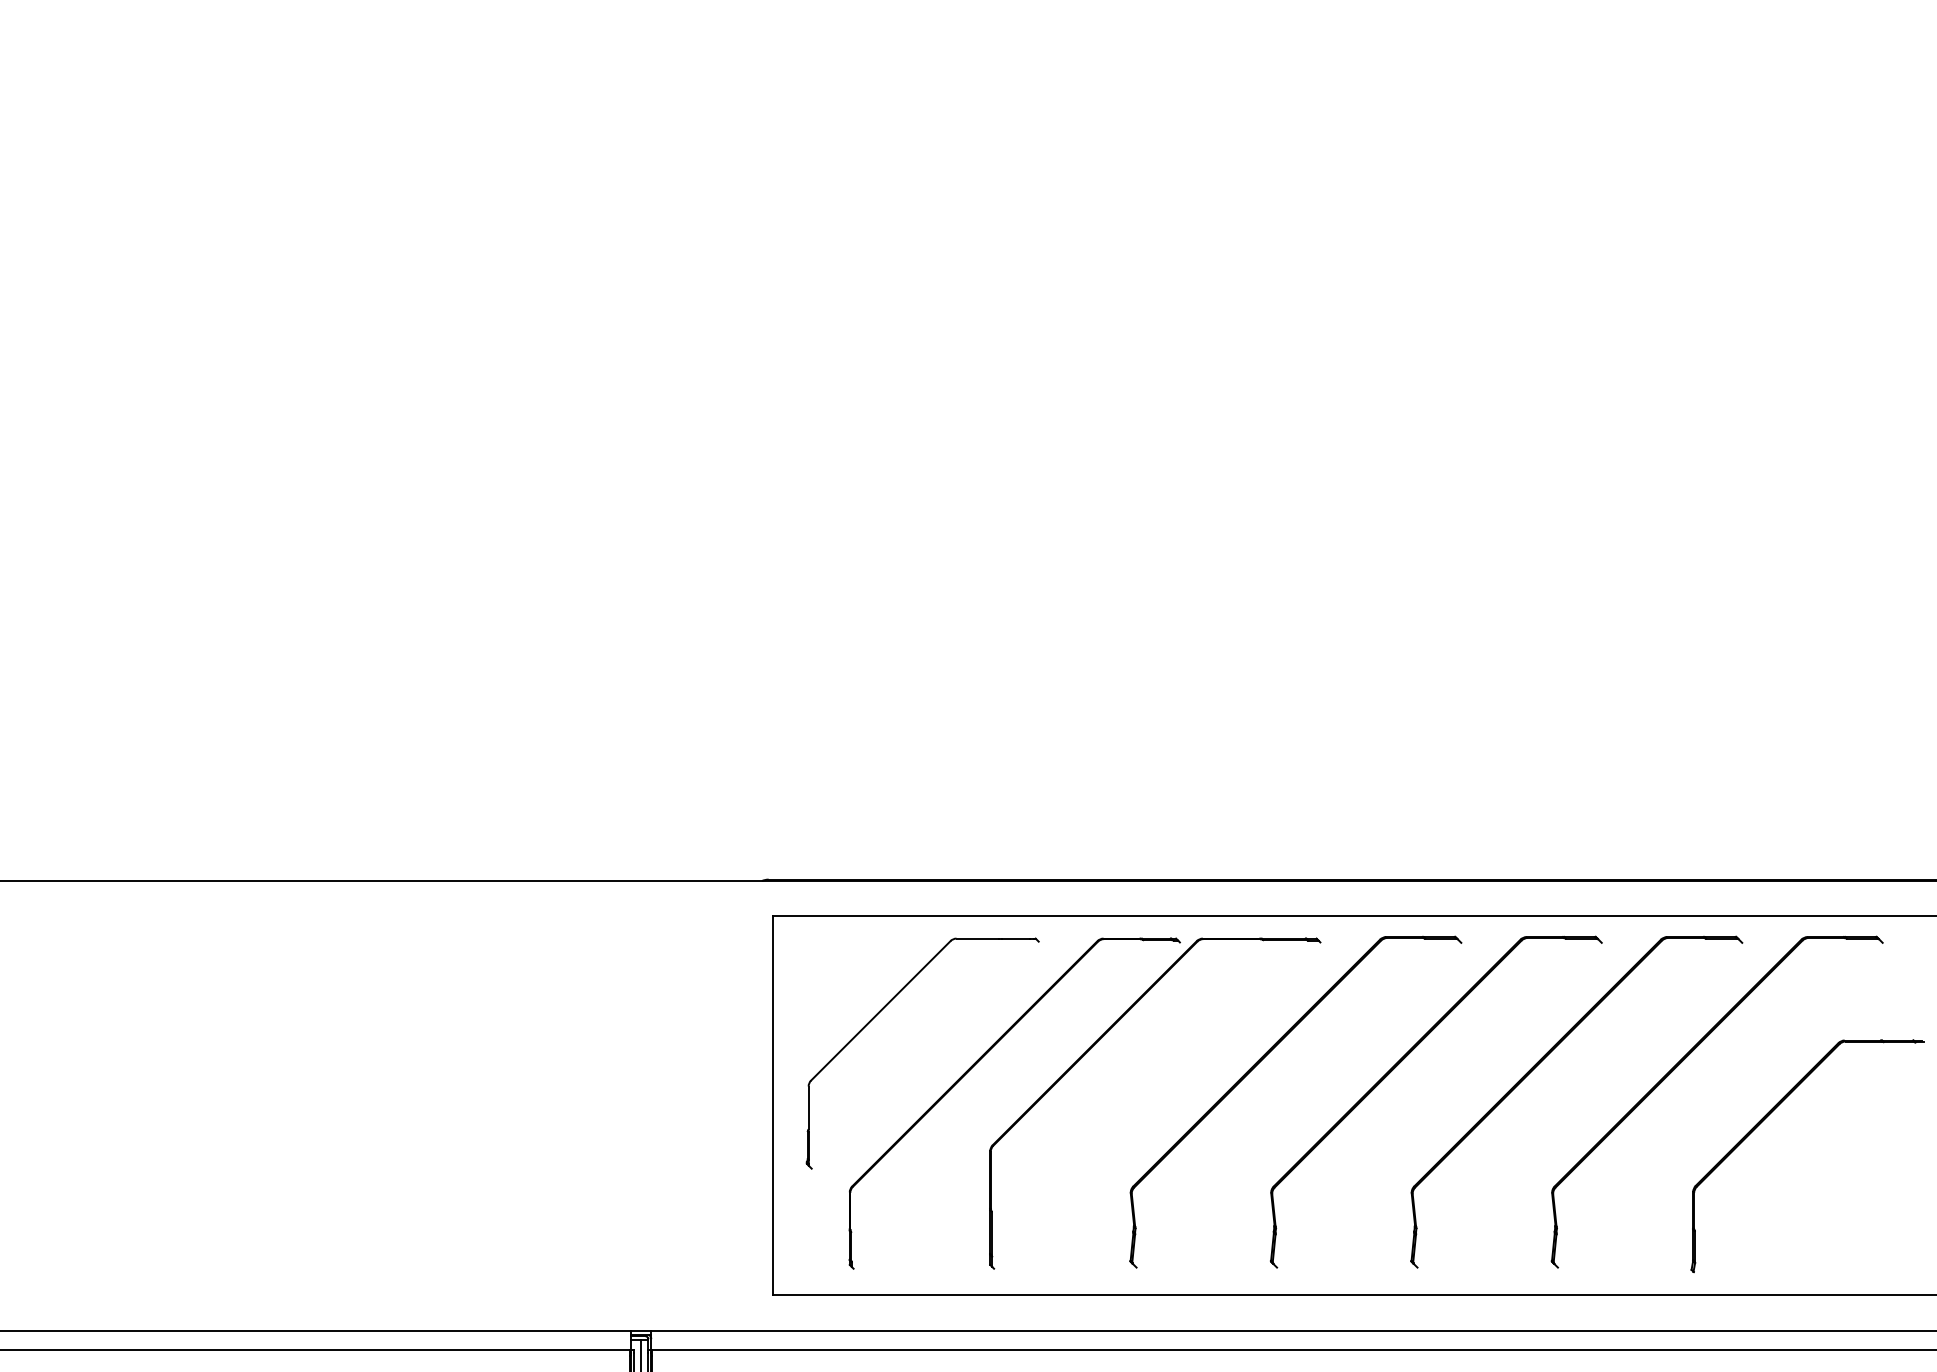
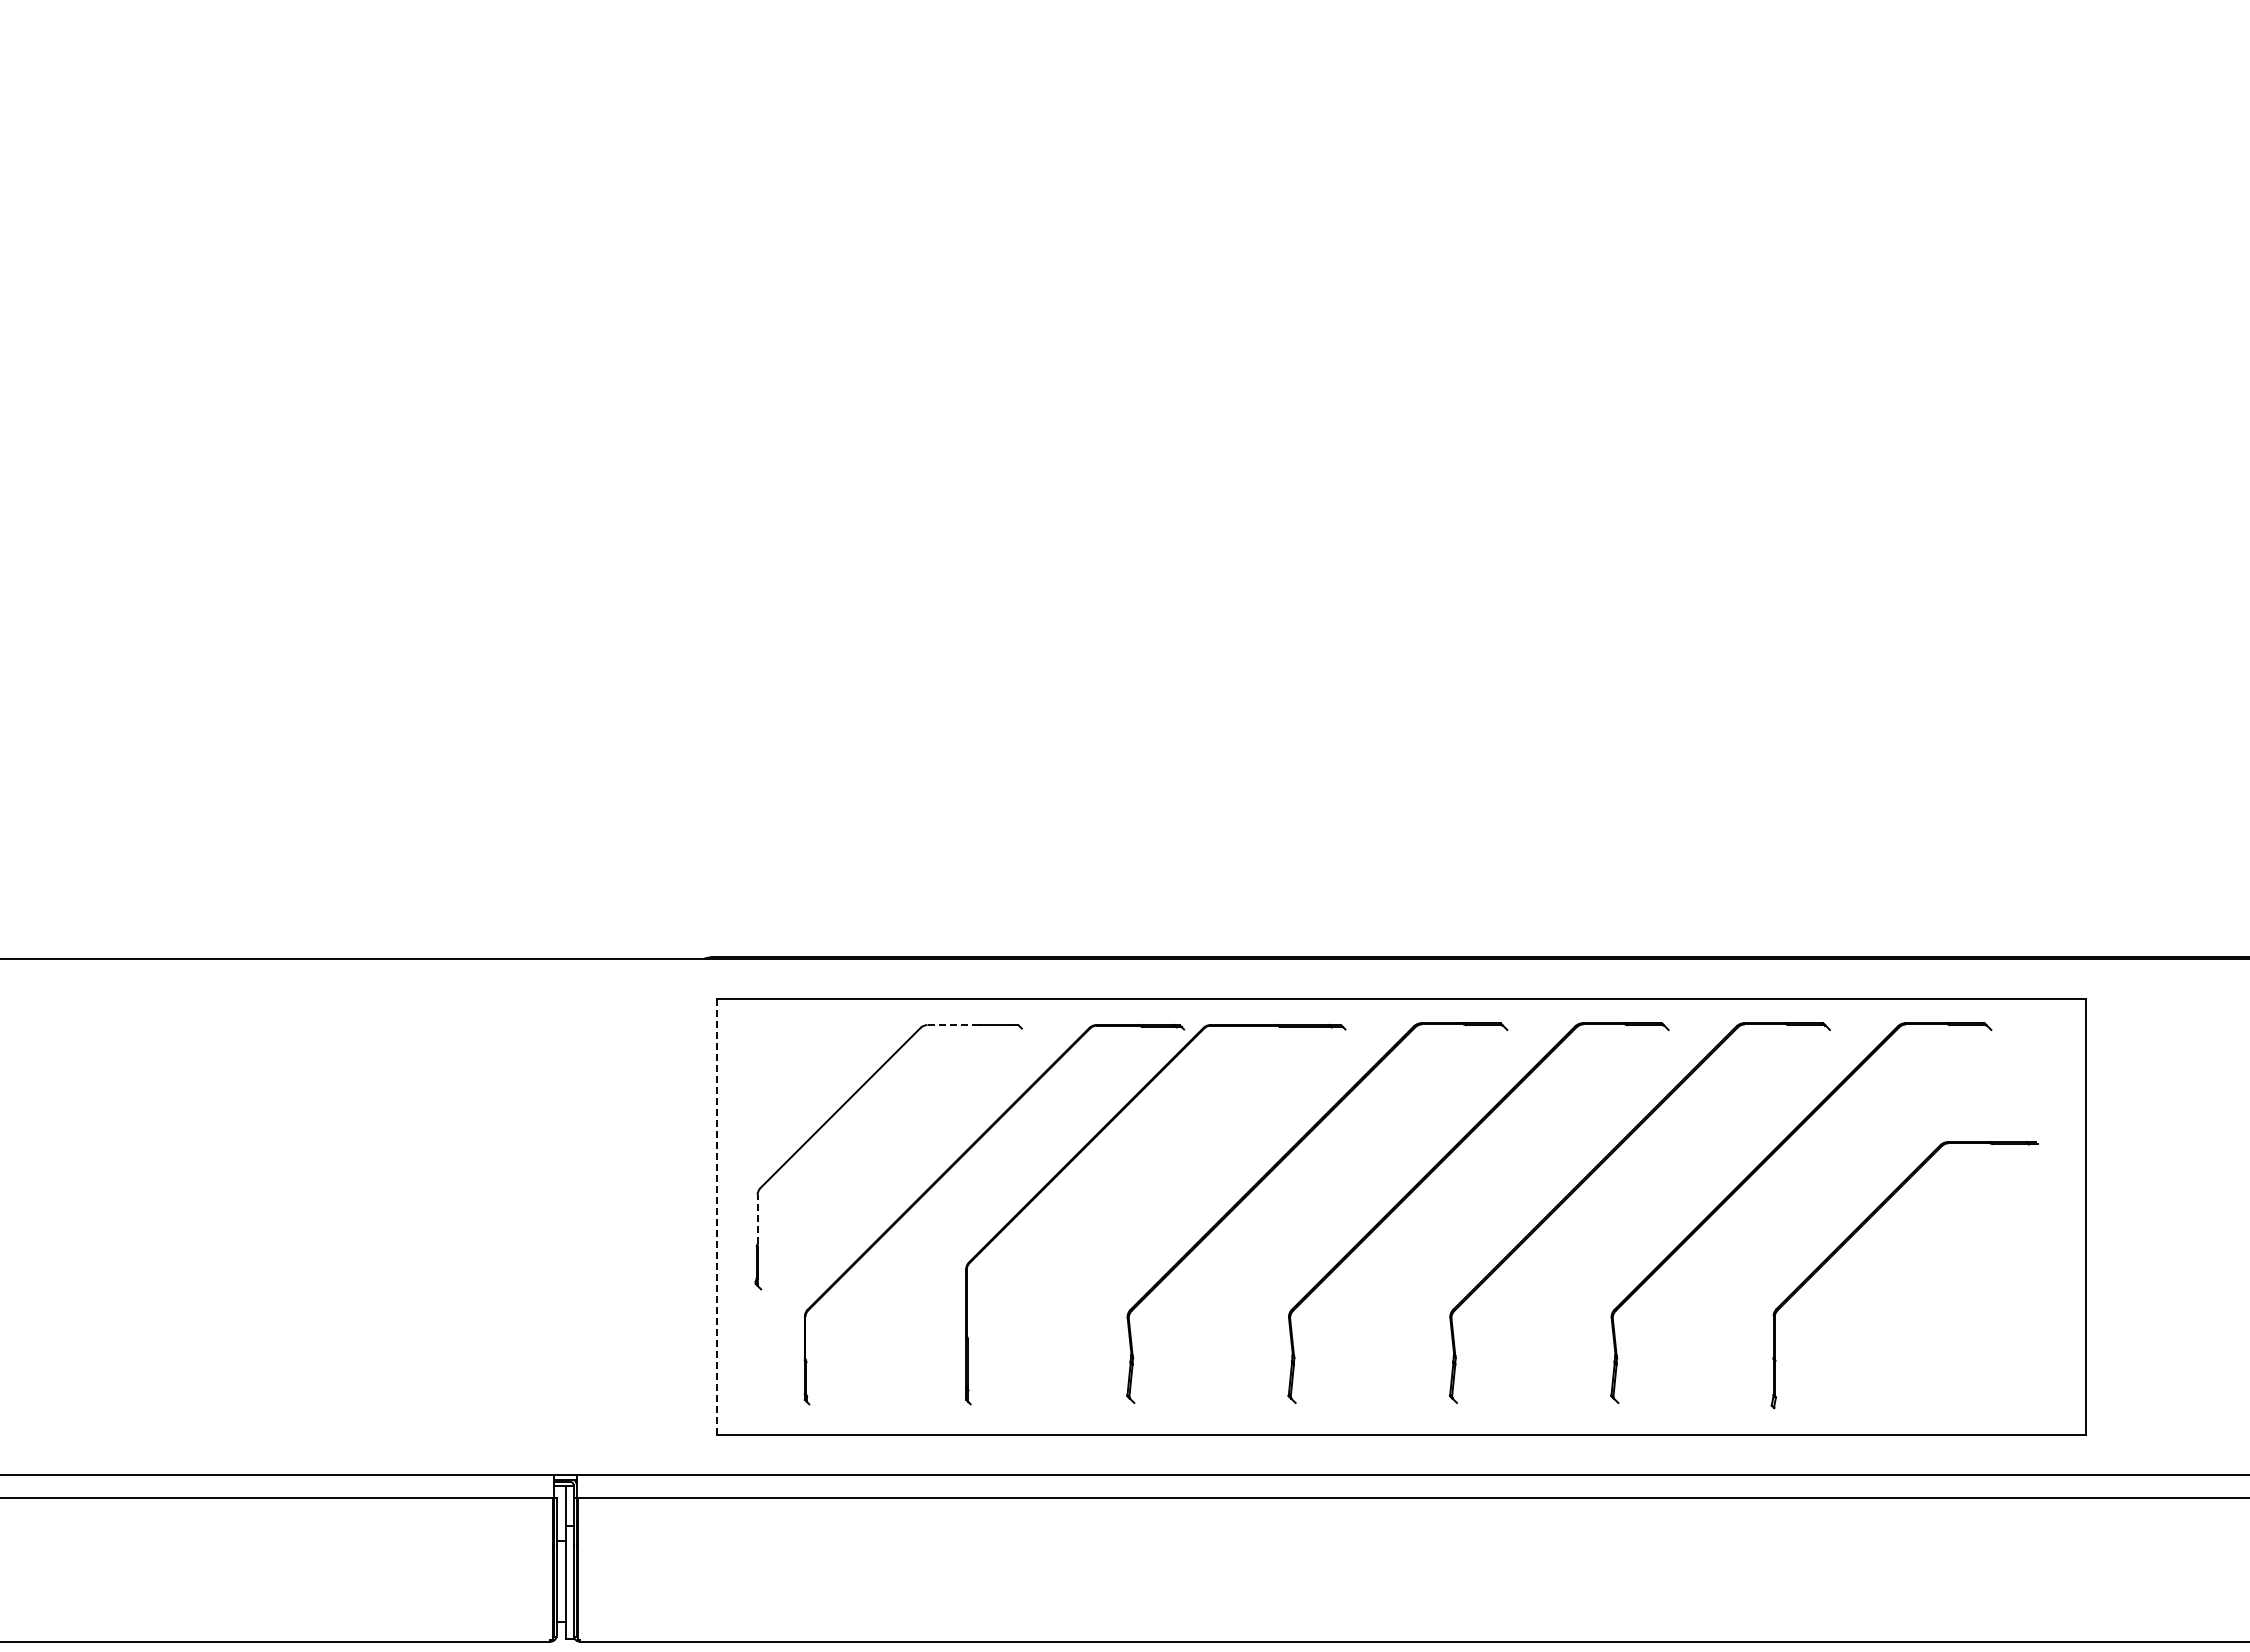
line: (978, 938) -> (952, 1025), solid -> dashed
line: (772, 1106) -> (716, 1217), solid -> dashed
line: (808, 1106) -> (757, 1218), solid -> dashed

